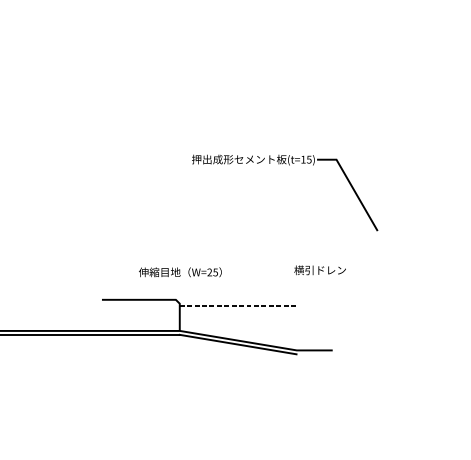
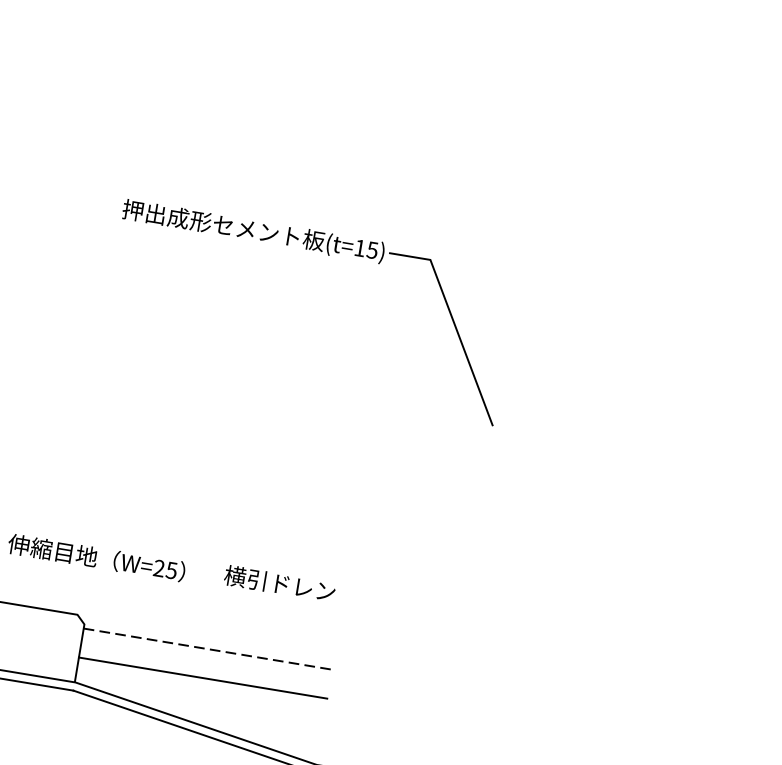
part: (289, 165) -> (328, 255), moved
text: (319, 270) -> (278, 583), moved
line: (237, 319) -> (201, 678), added

